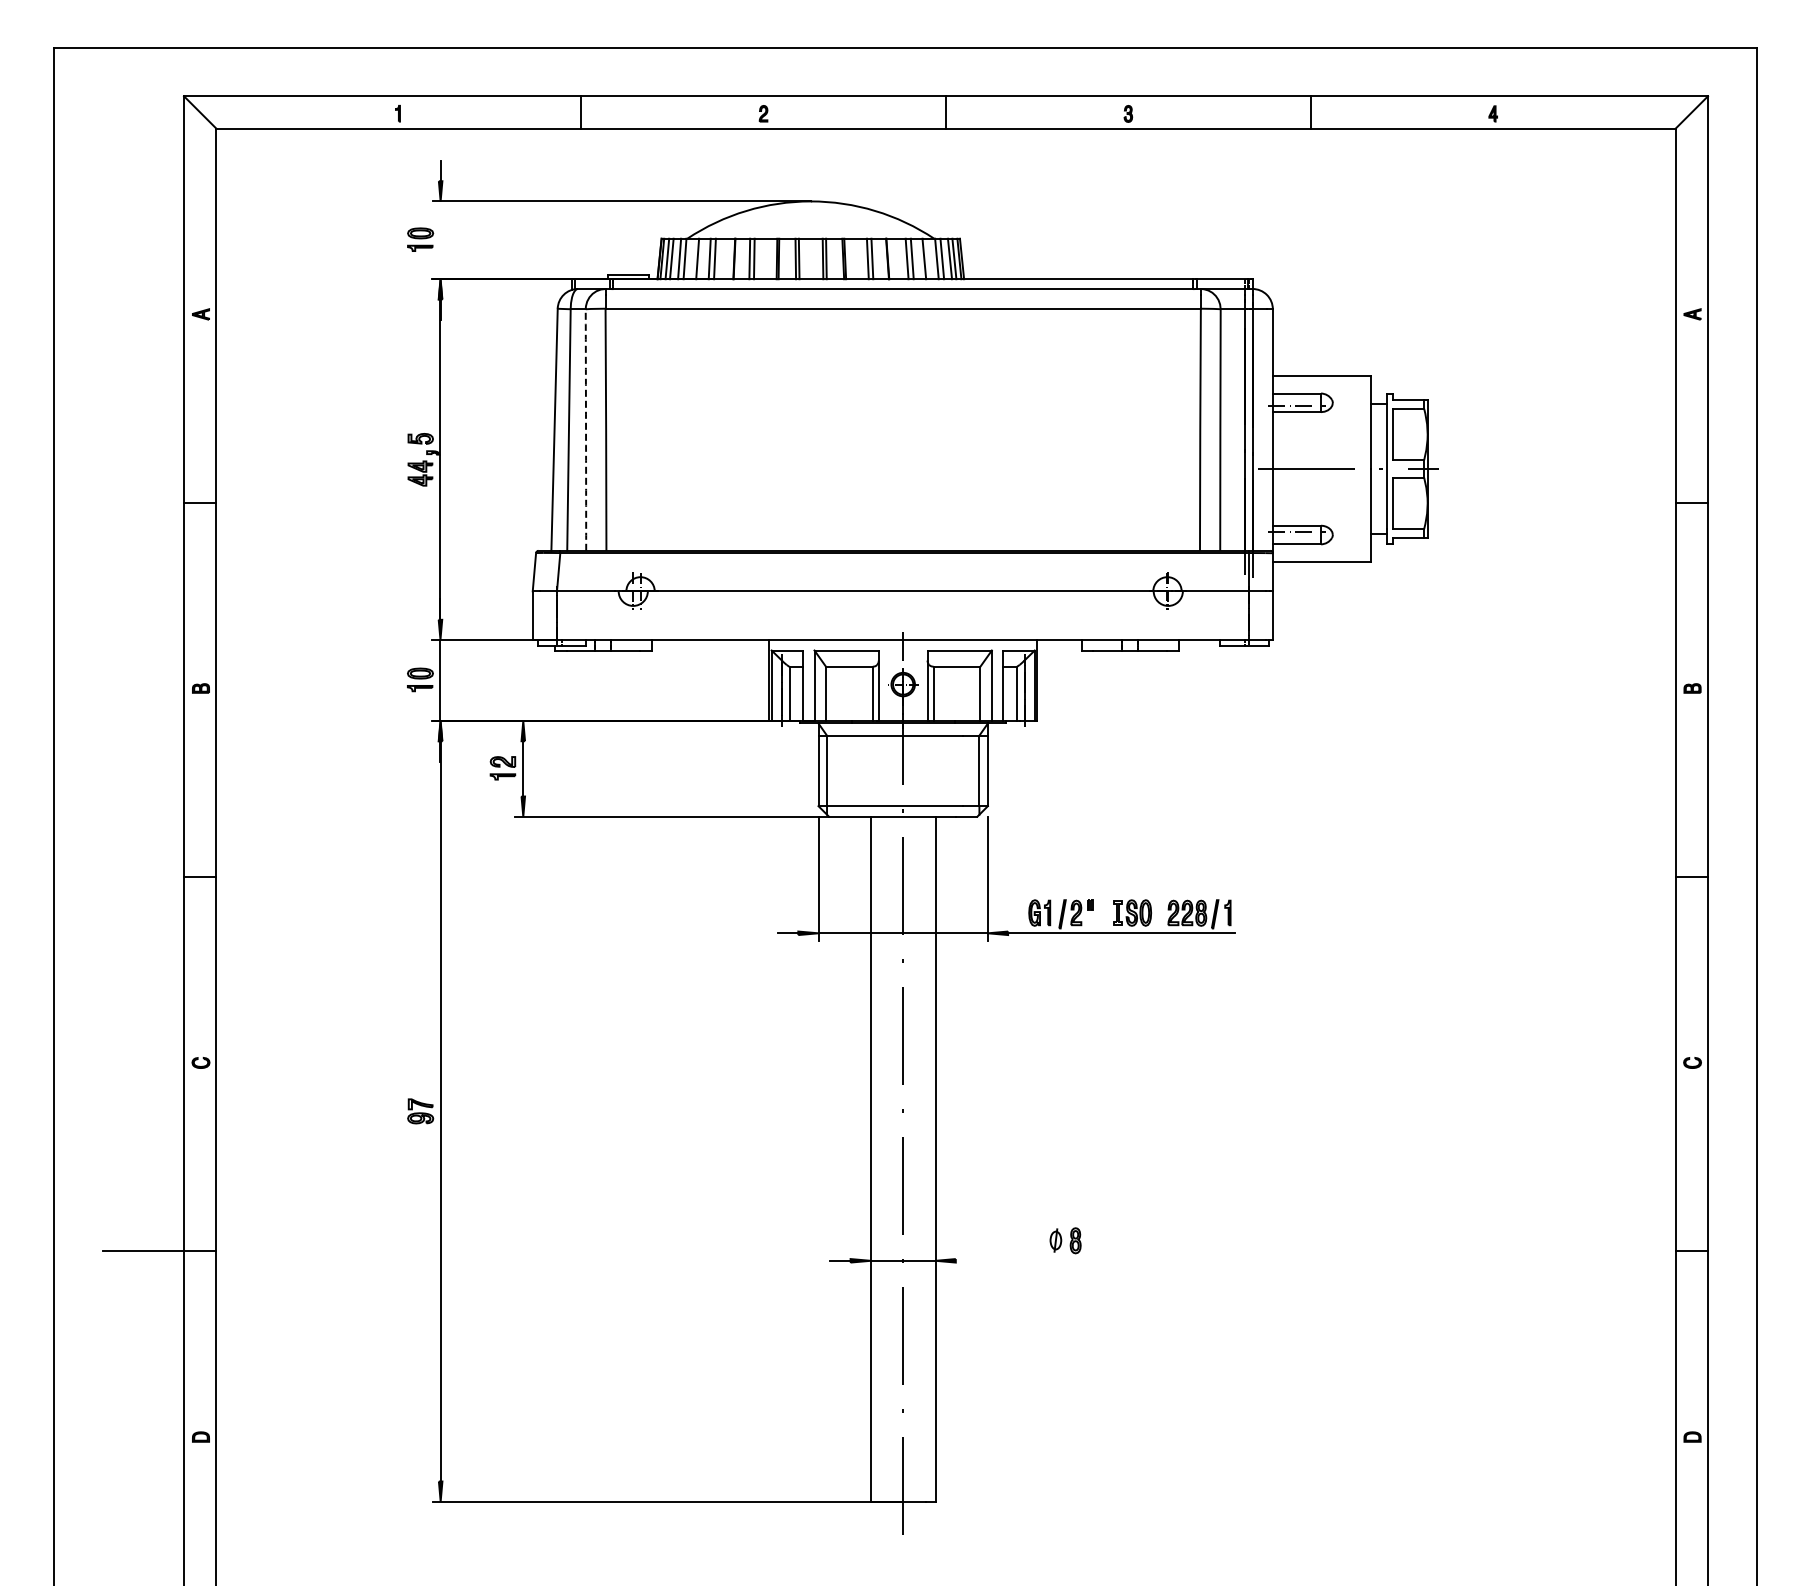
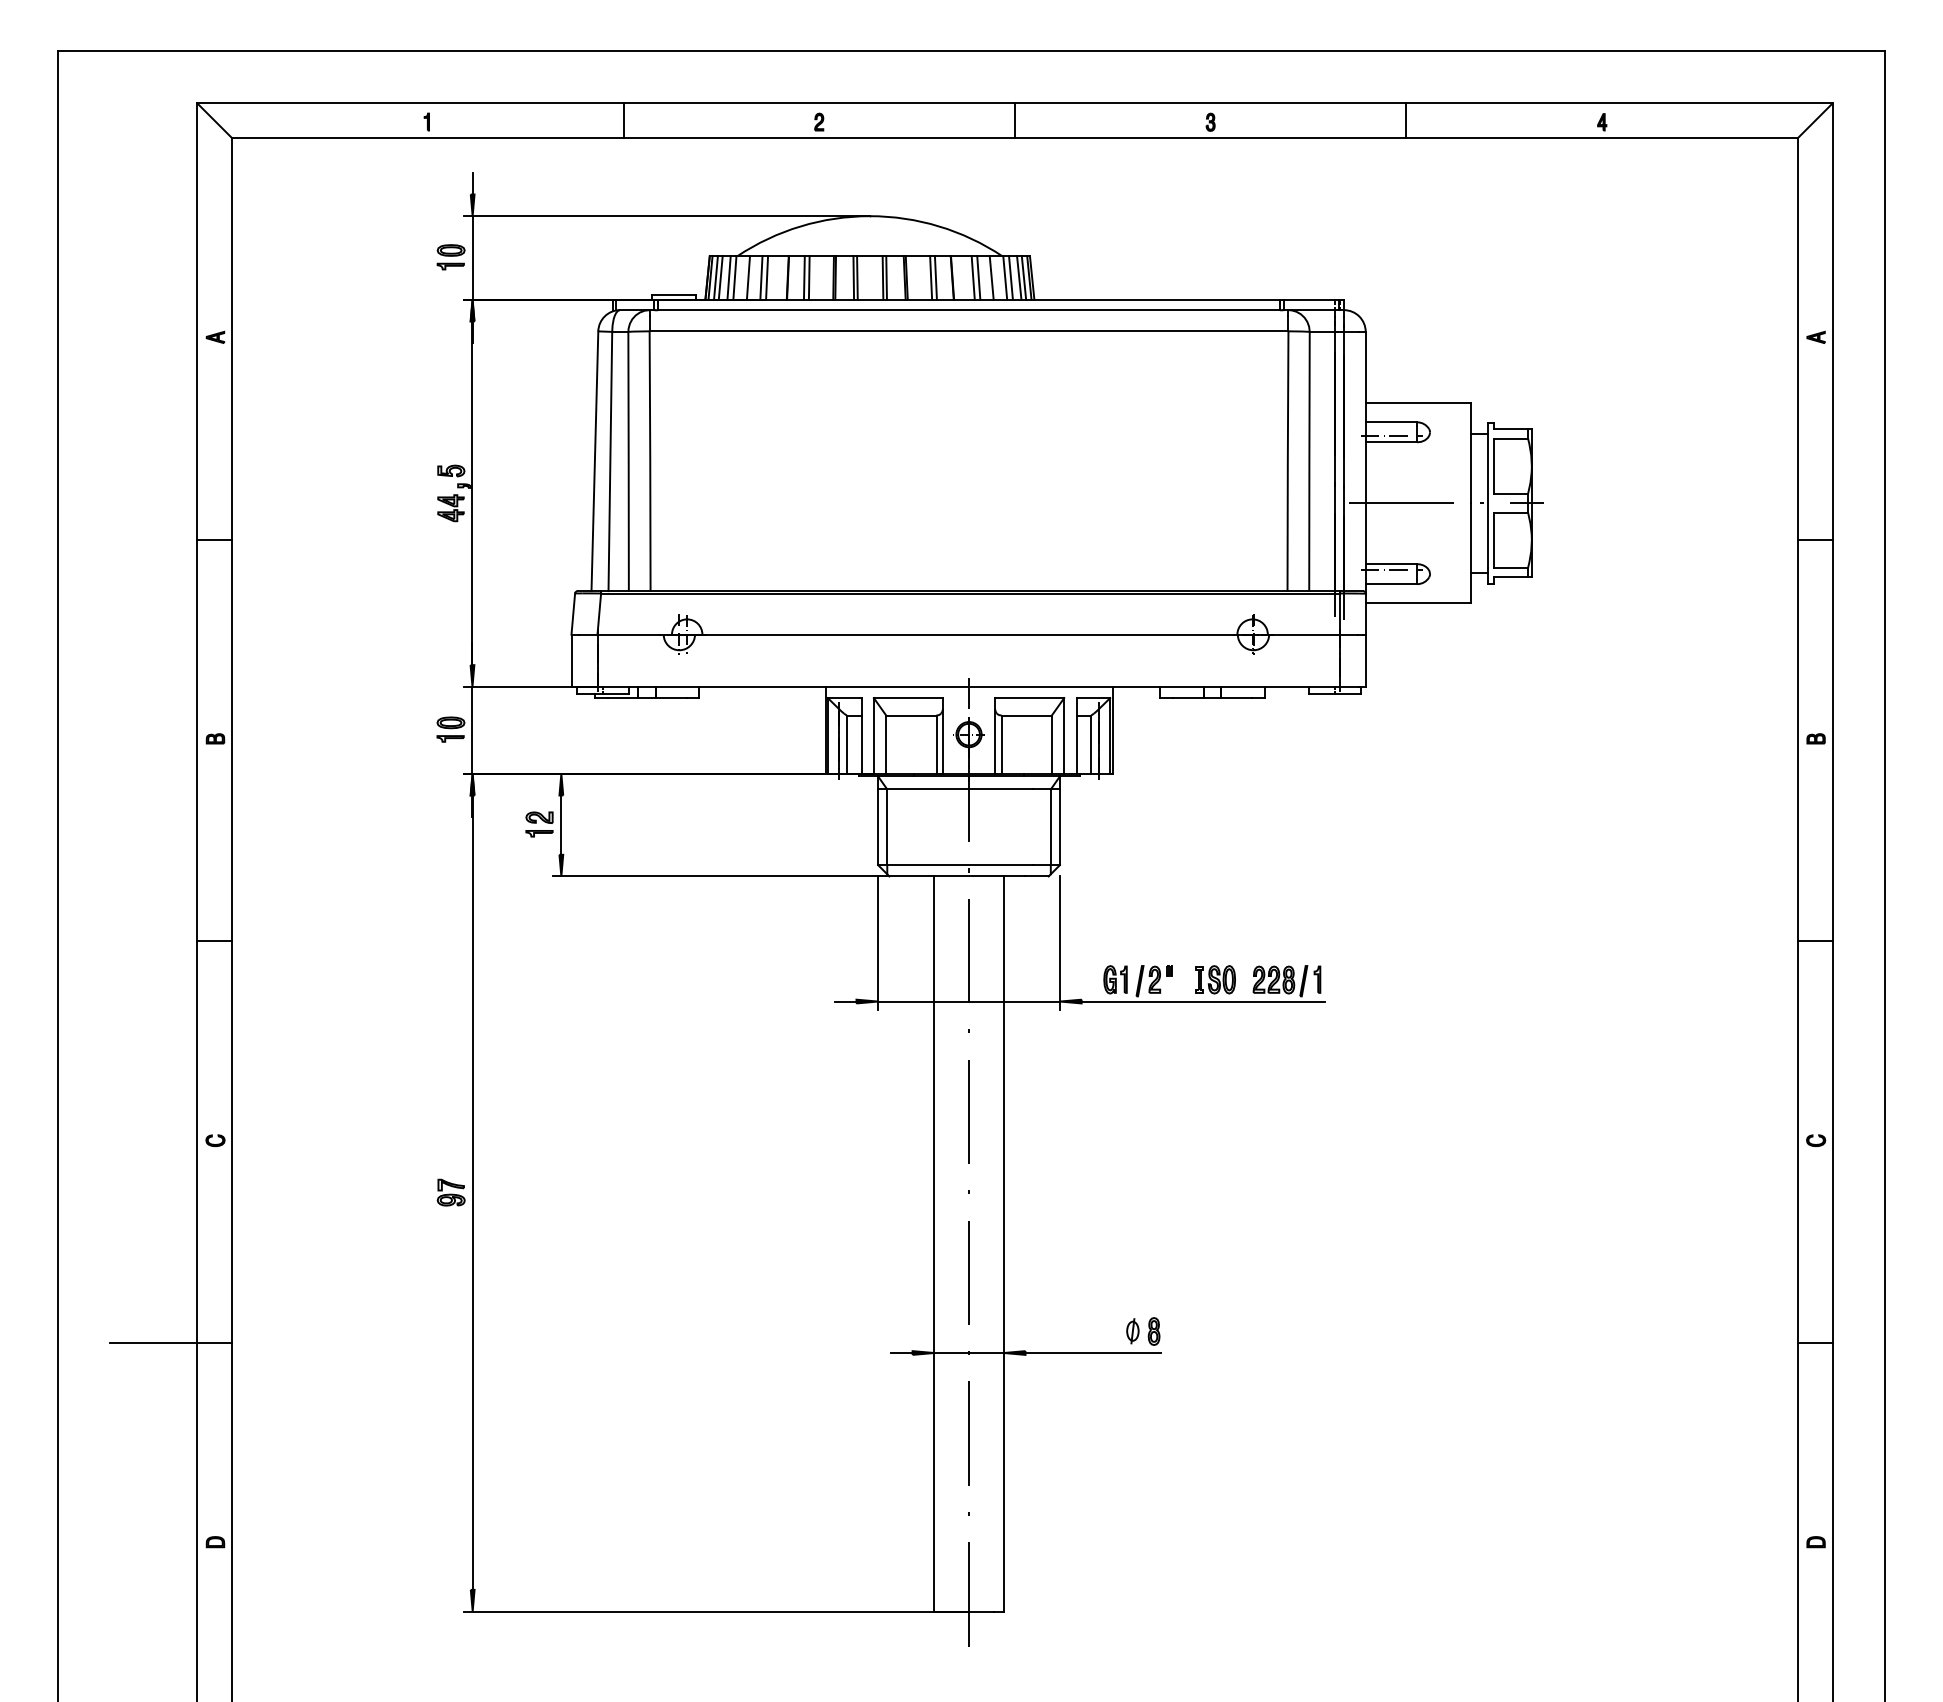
line: (440, 240) -> (472, 258), added
arc: (586, 430) -> (629, 462), dashed -> solid
line: (1018, 1260) -> (1092, 1352), added

